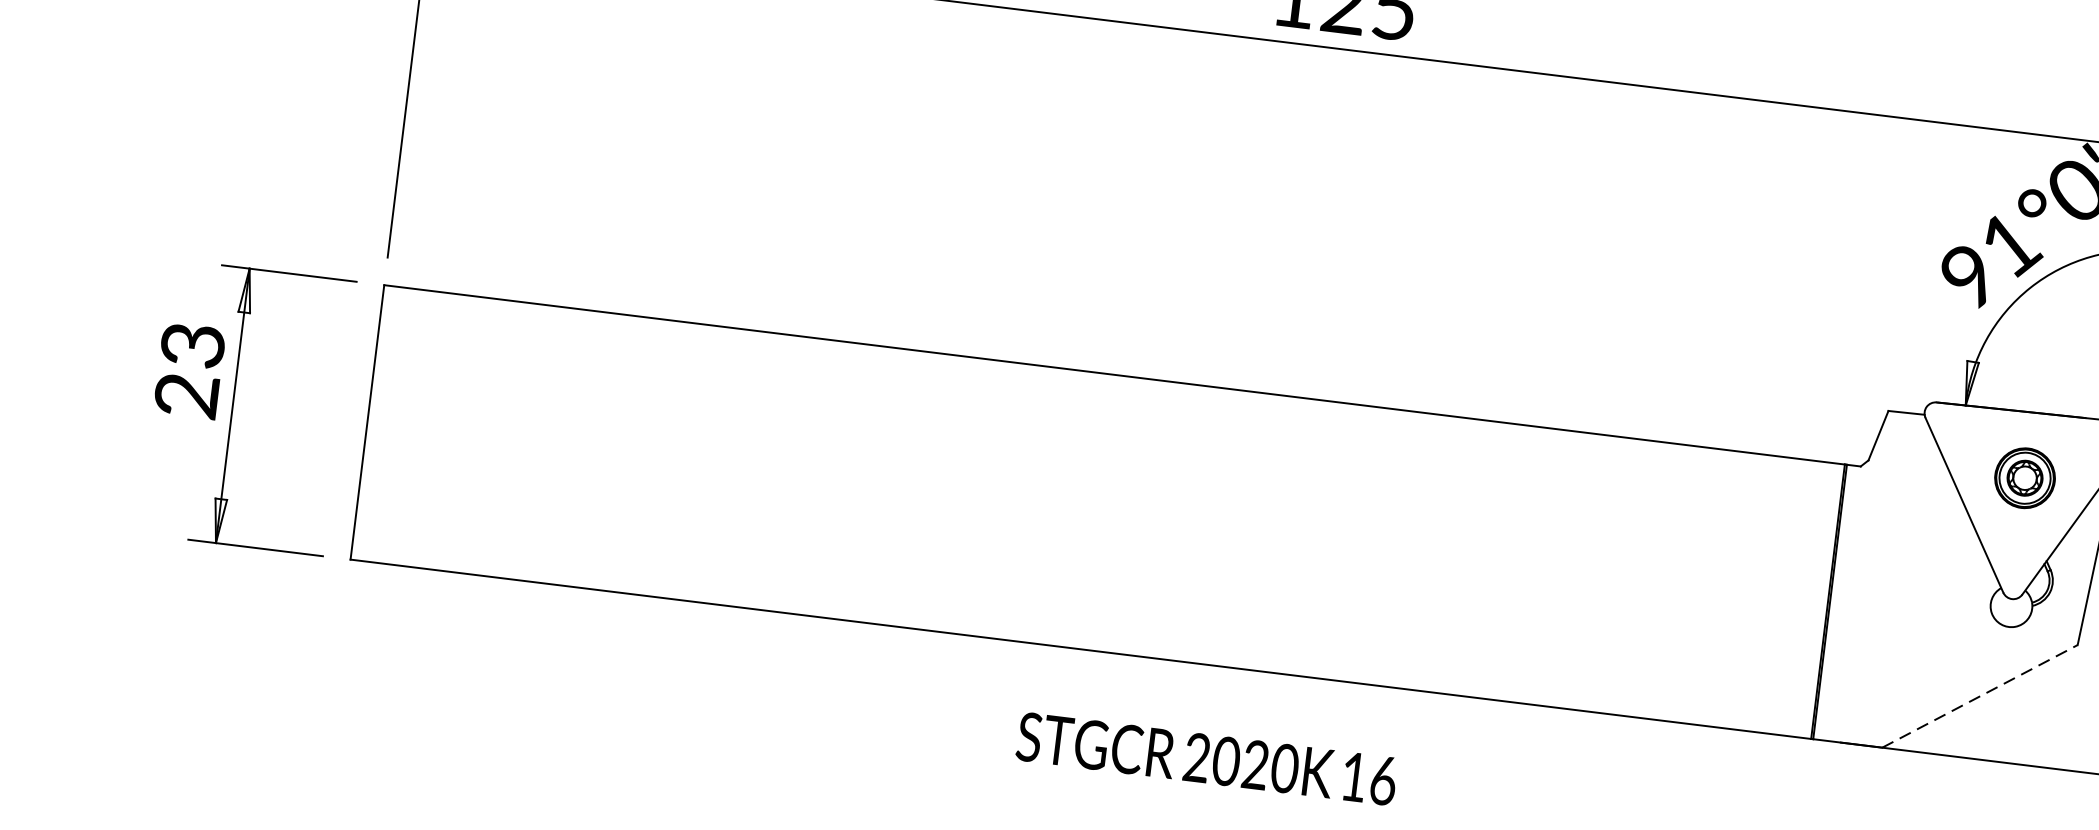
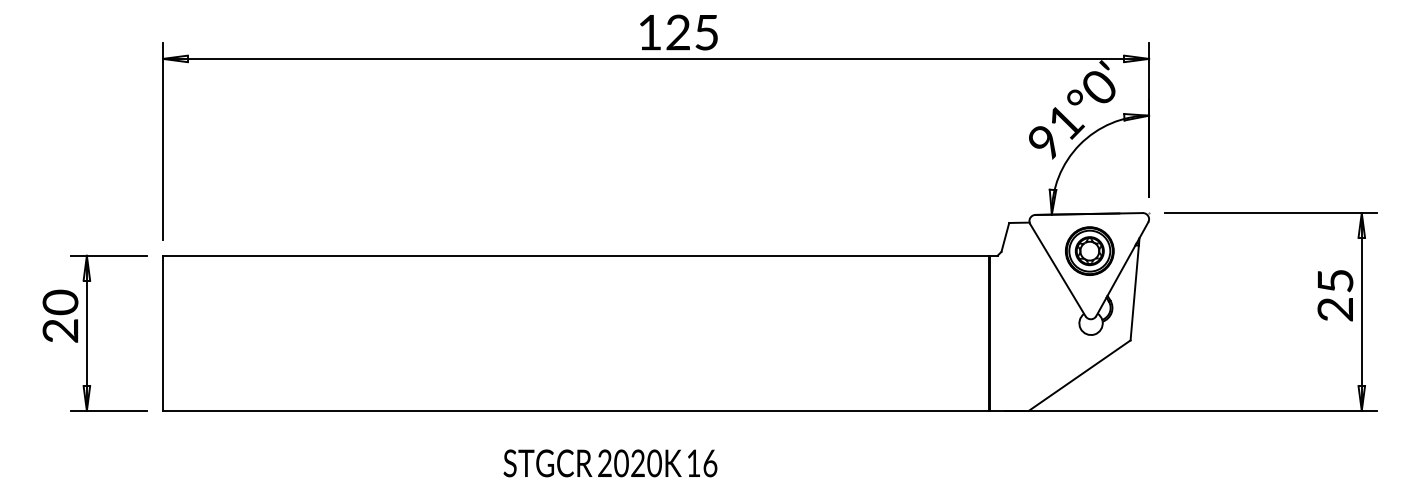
text: (192, 345) -> (60, 302), 23 -> 20
part: (2024, 477) -> (1089, 250), size x1.43
line: (1979, 696) -> (1079, 375), dashed -> solid
text: (1206, 759) -> (610, 463), moved

